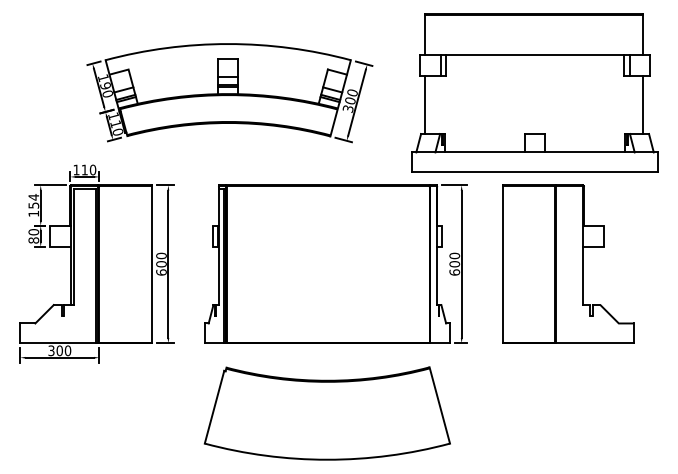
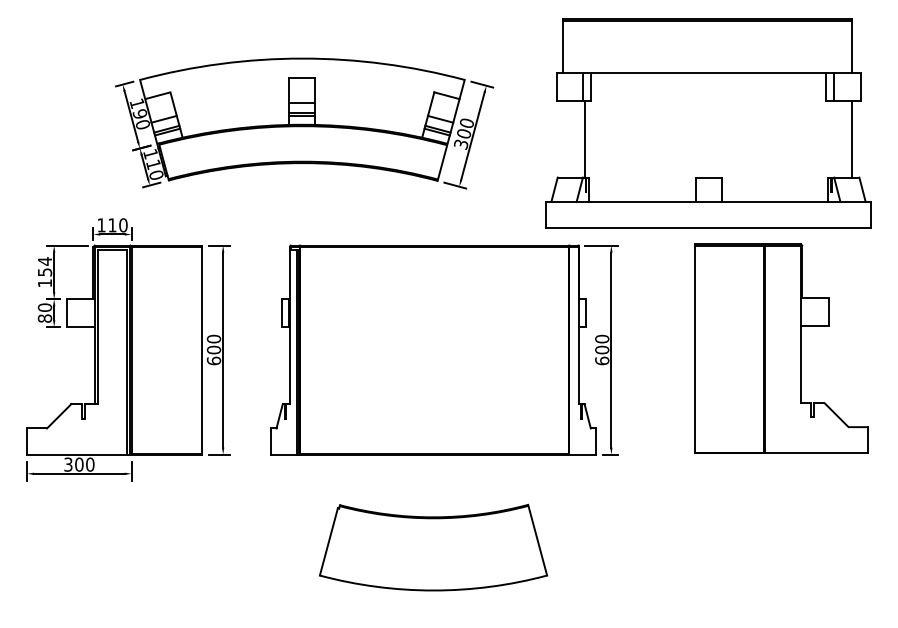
line: (425, 104) -> (584, 138), moved
part: (568, 263) -> (781, 347), moved
part: (326, 413) -> (432, 547), size x0.7

